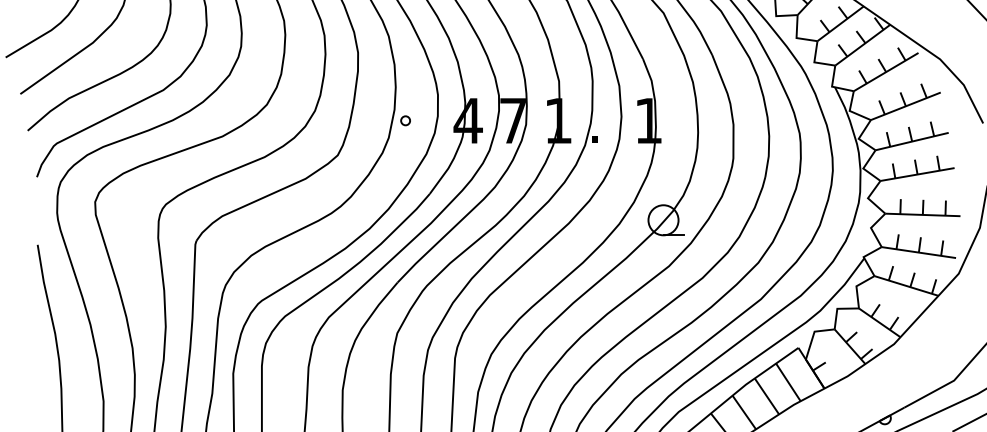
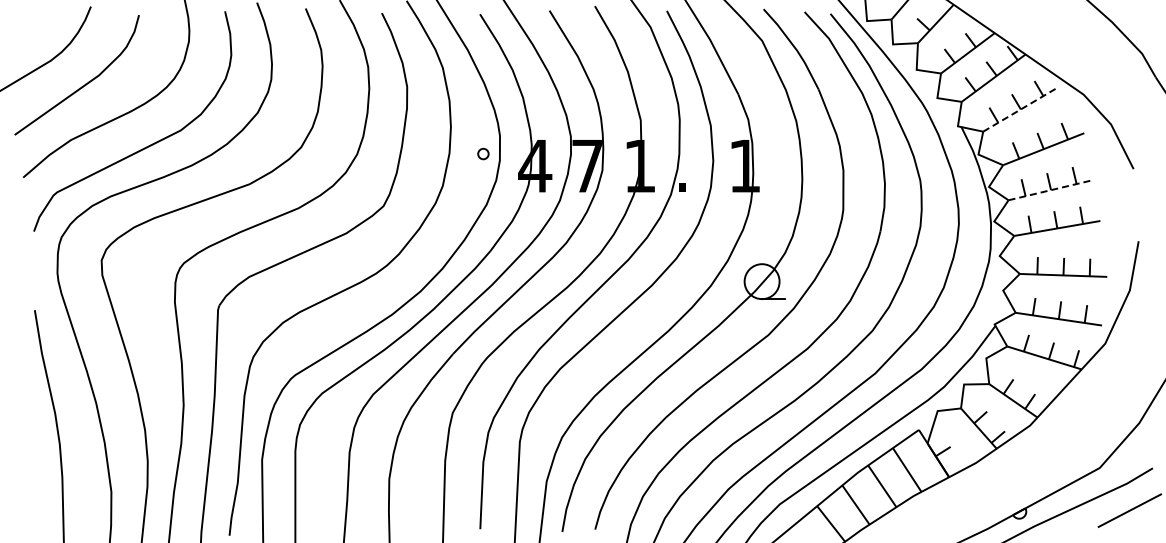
line: (885, 72) -> (1020, 109), solid -> dashed
circle: (405, 120) -> (483, 153), moved
line: (912, 141) -> (1051, 190), solid -> dashed

